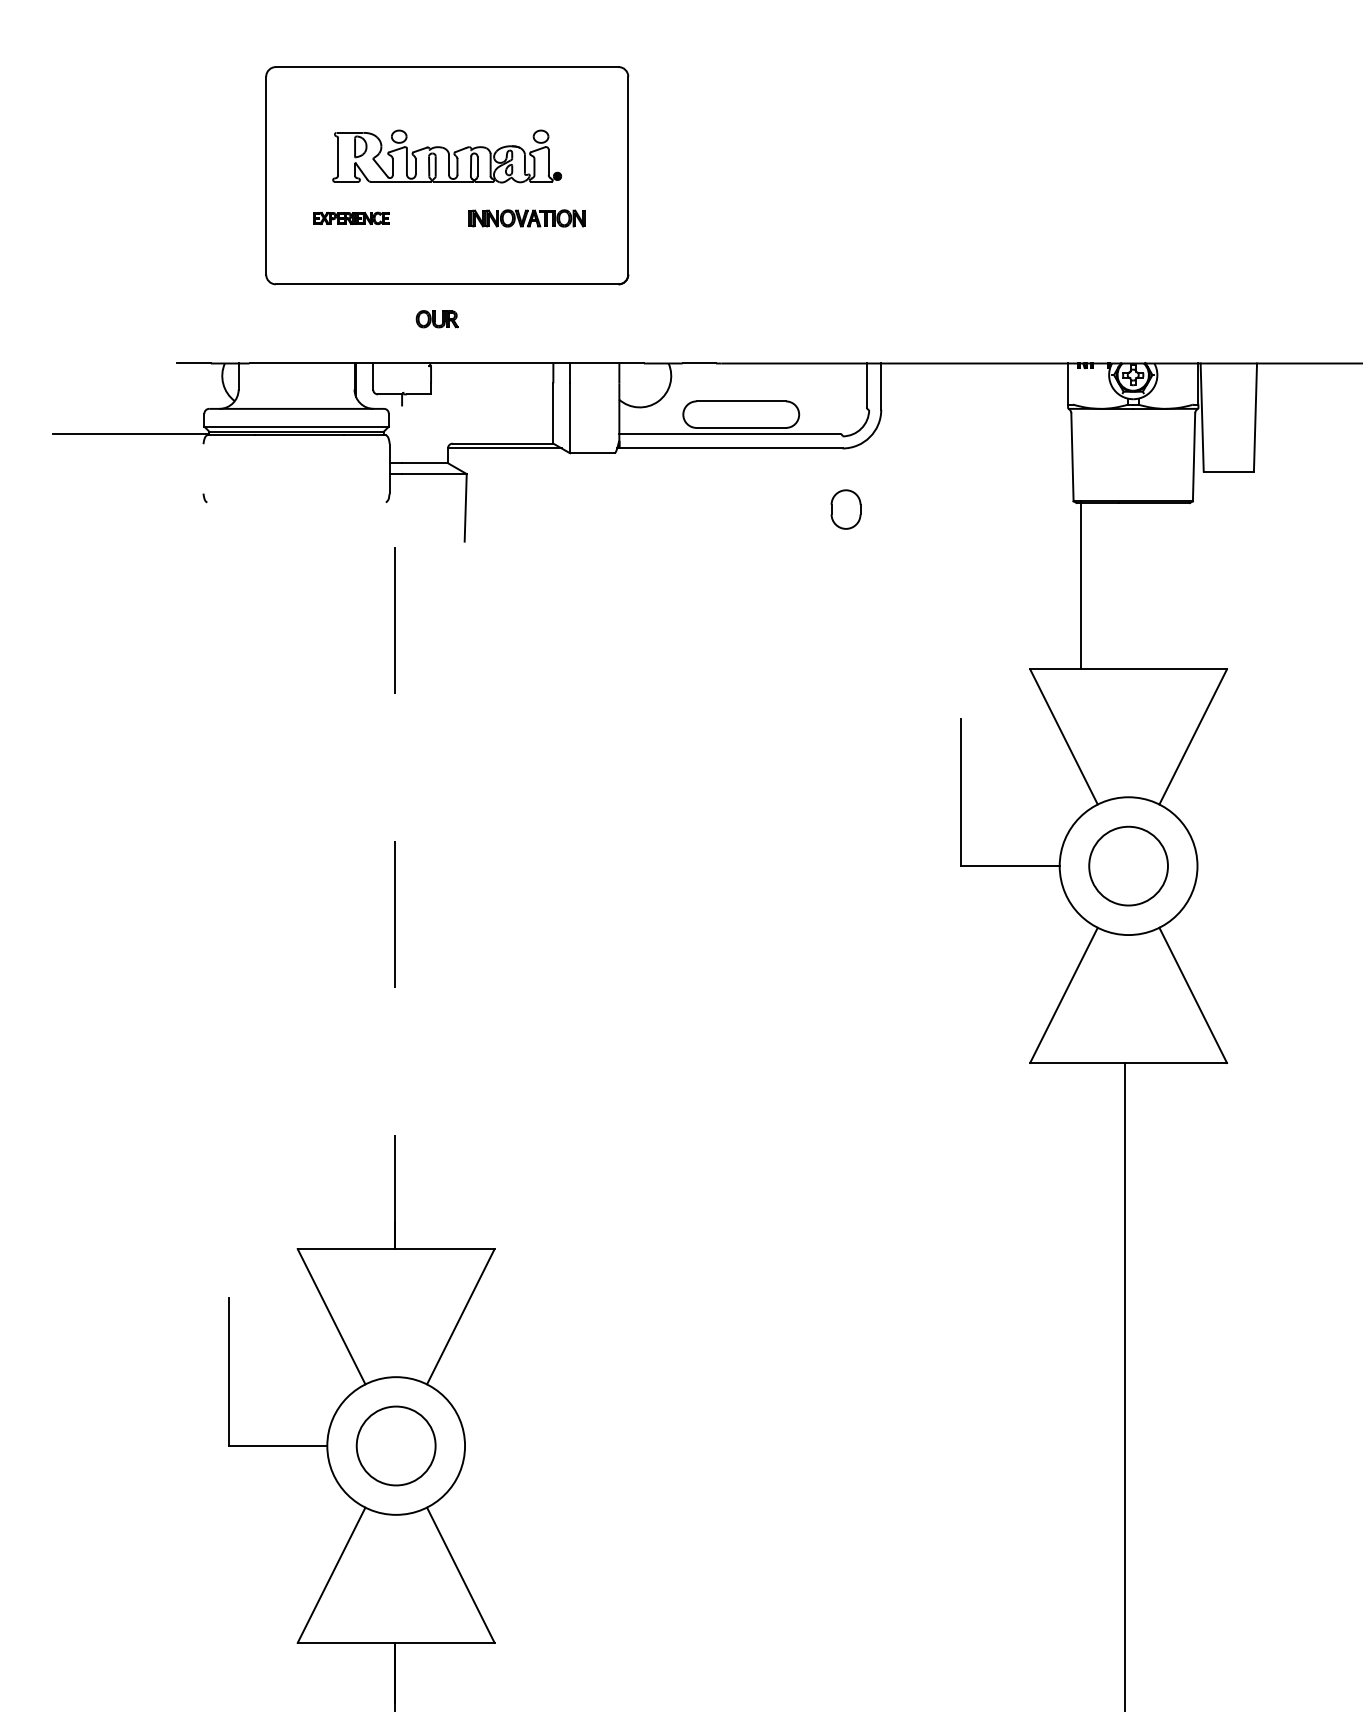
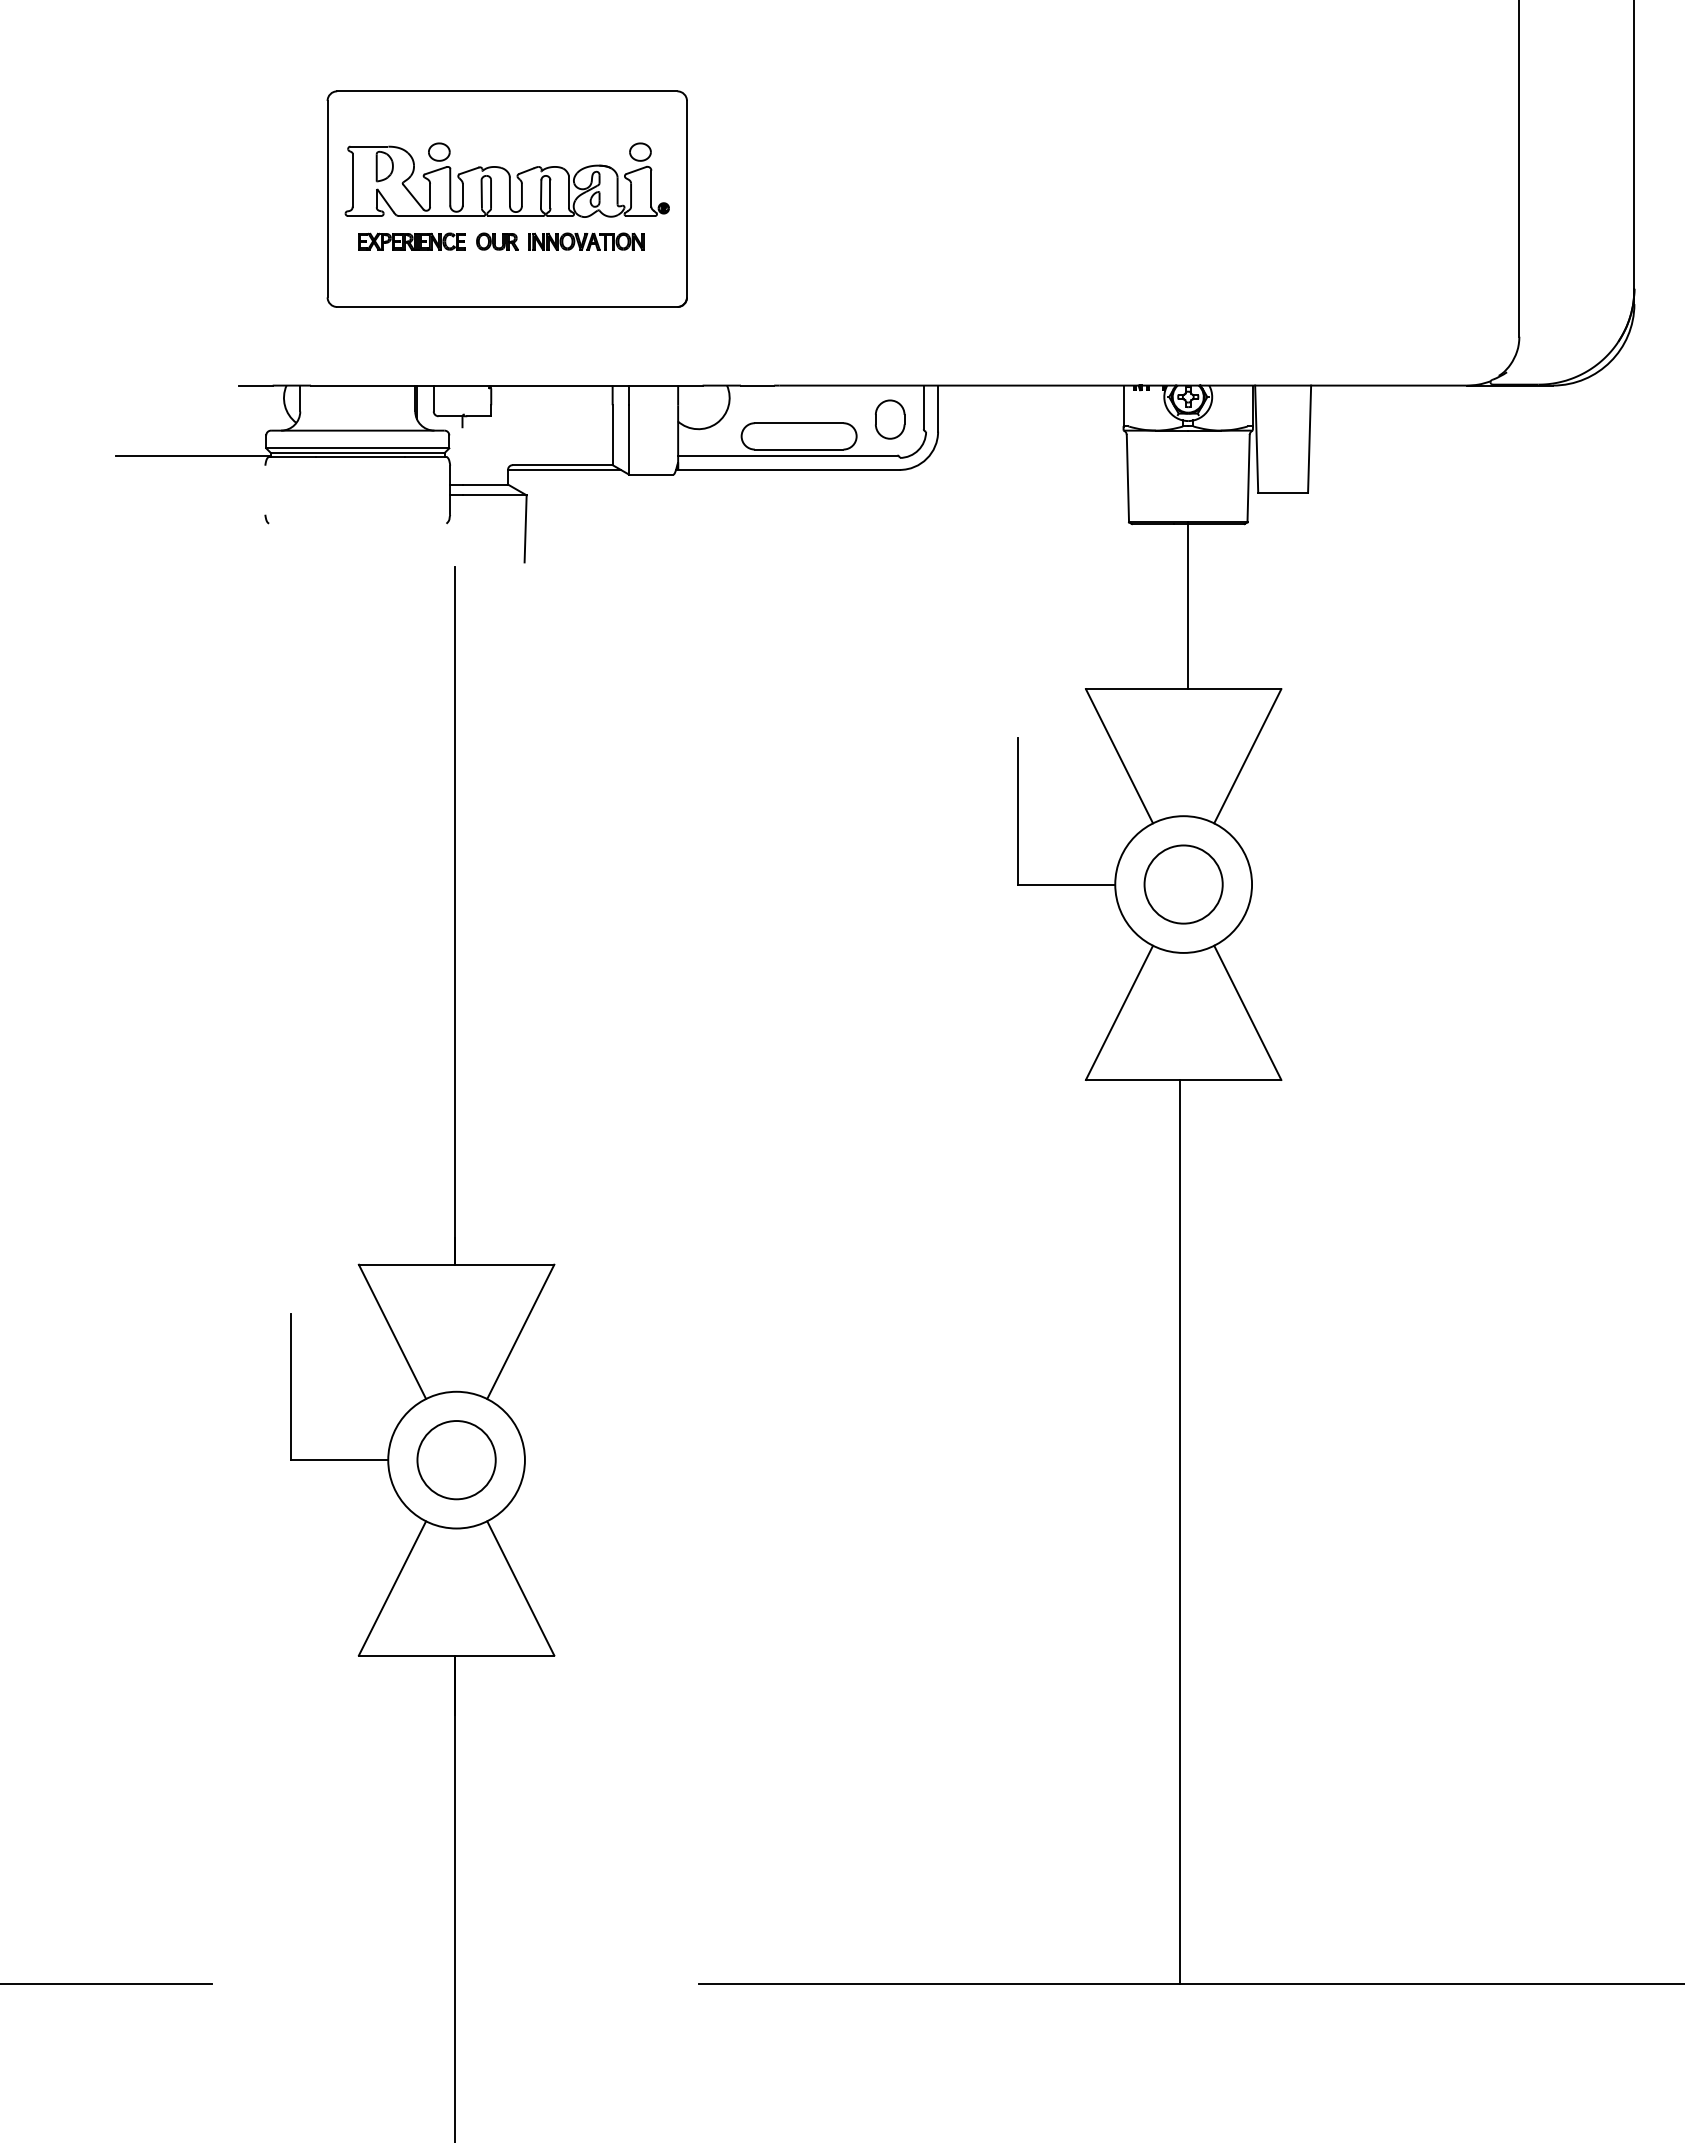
part: (446, 155) -> (506, 179), size x1.43
part: (350, 218) -> (411, 241), size x1.43
part: (437, 319) -> (497, 241), moved
part: (846, 509) -> (890, 419), moved
line: (1081, 585) -> (1188, 605), moved
line: (395, 898) -> (455, 916), dashed -> solid

